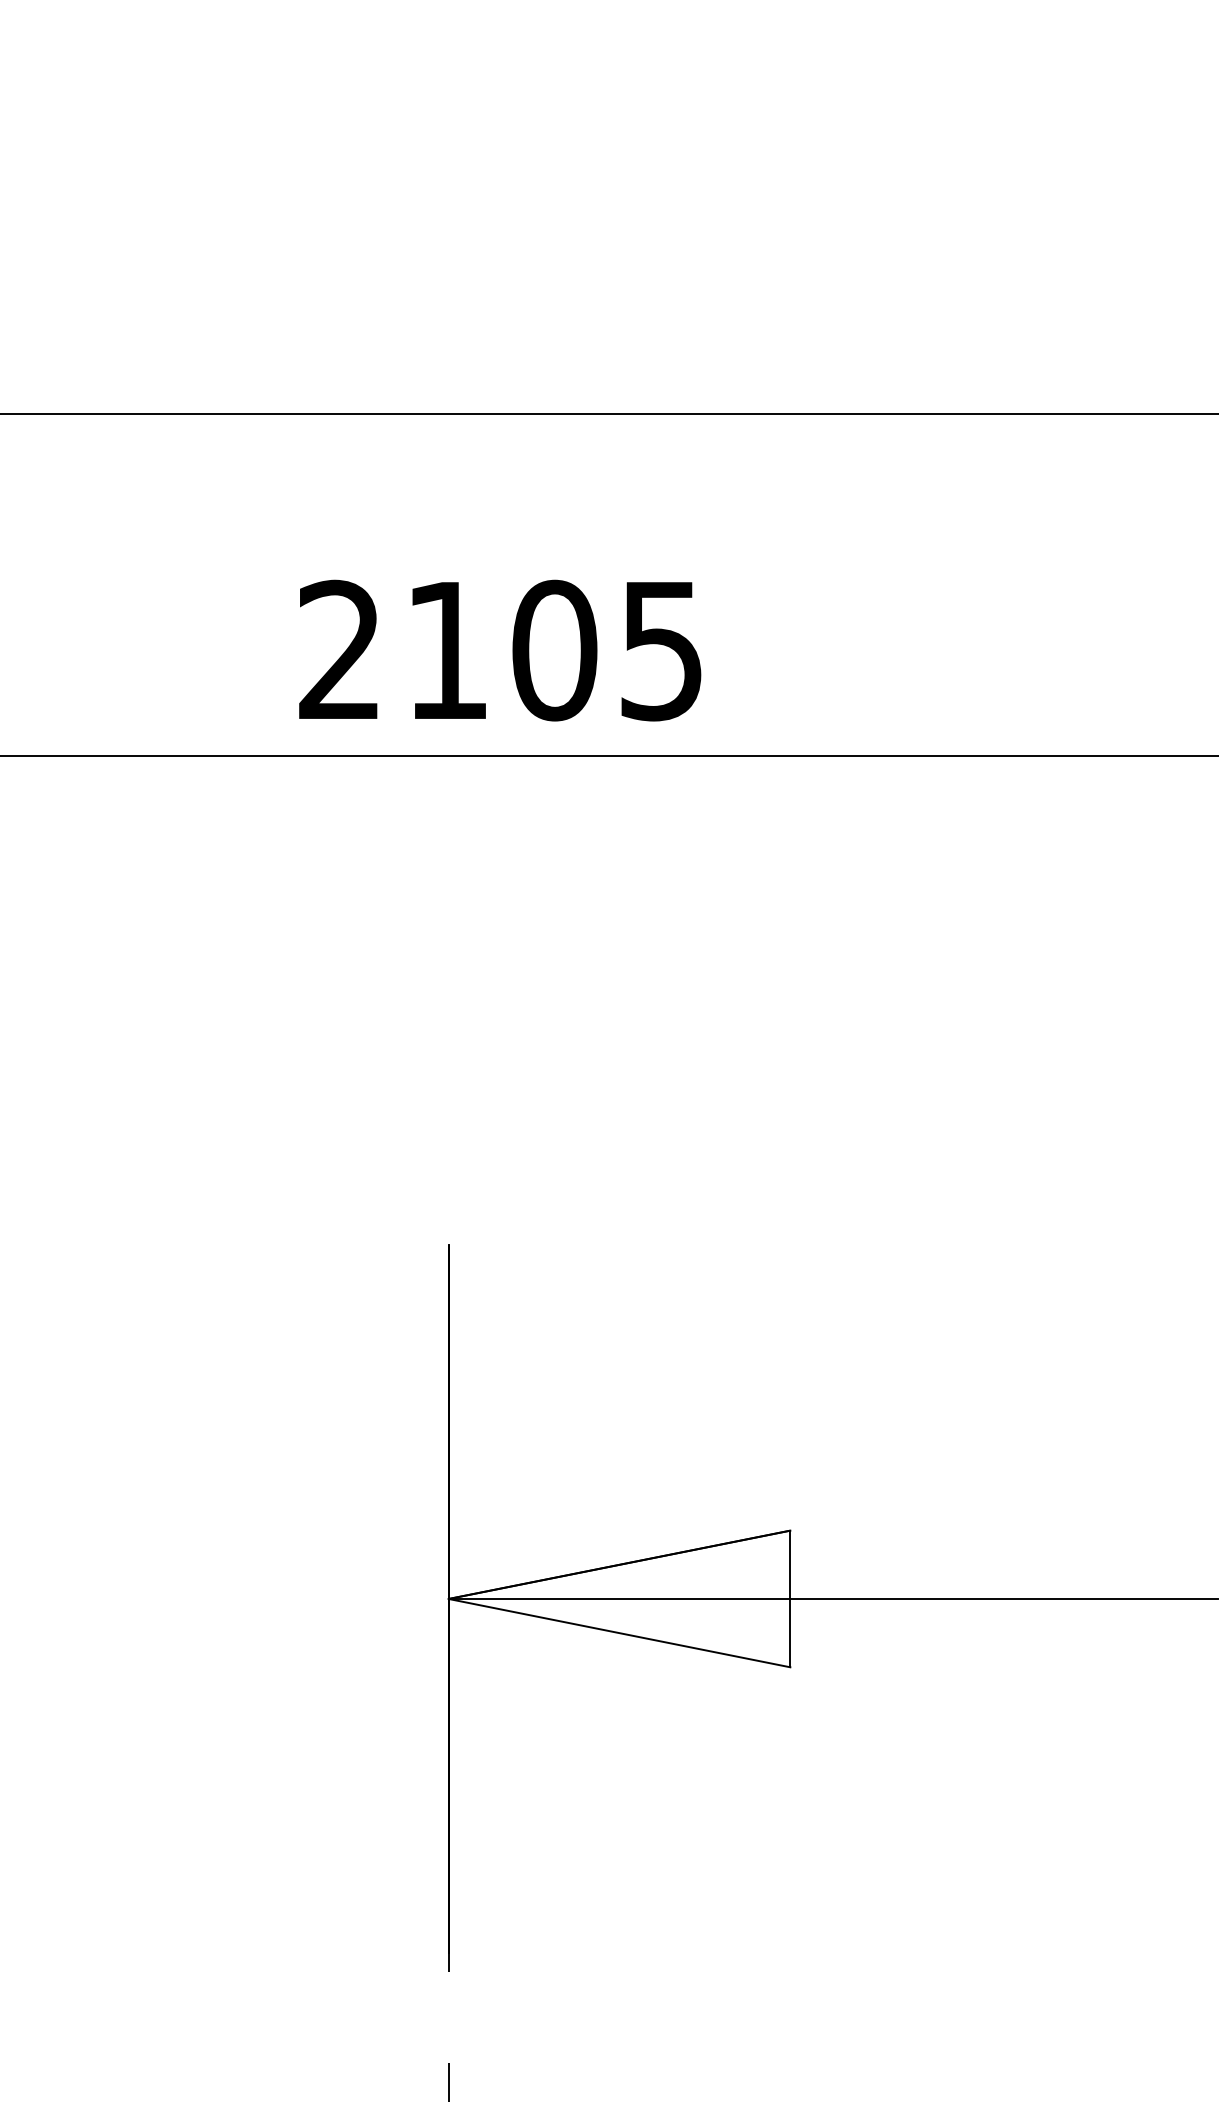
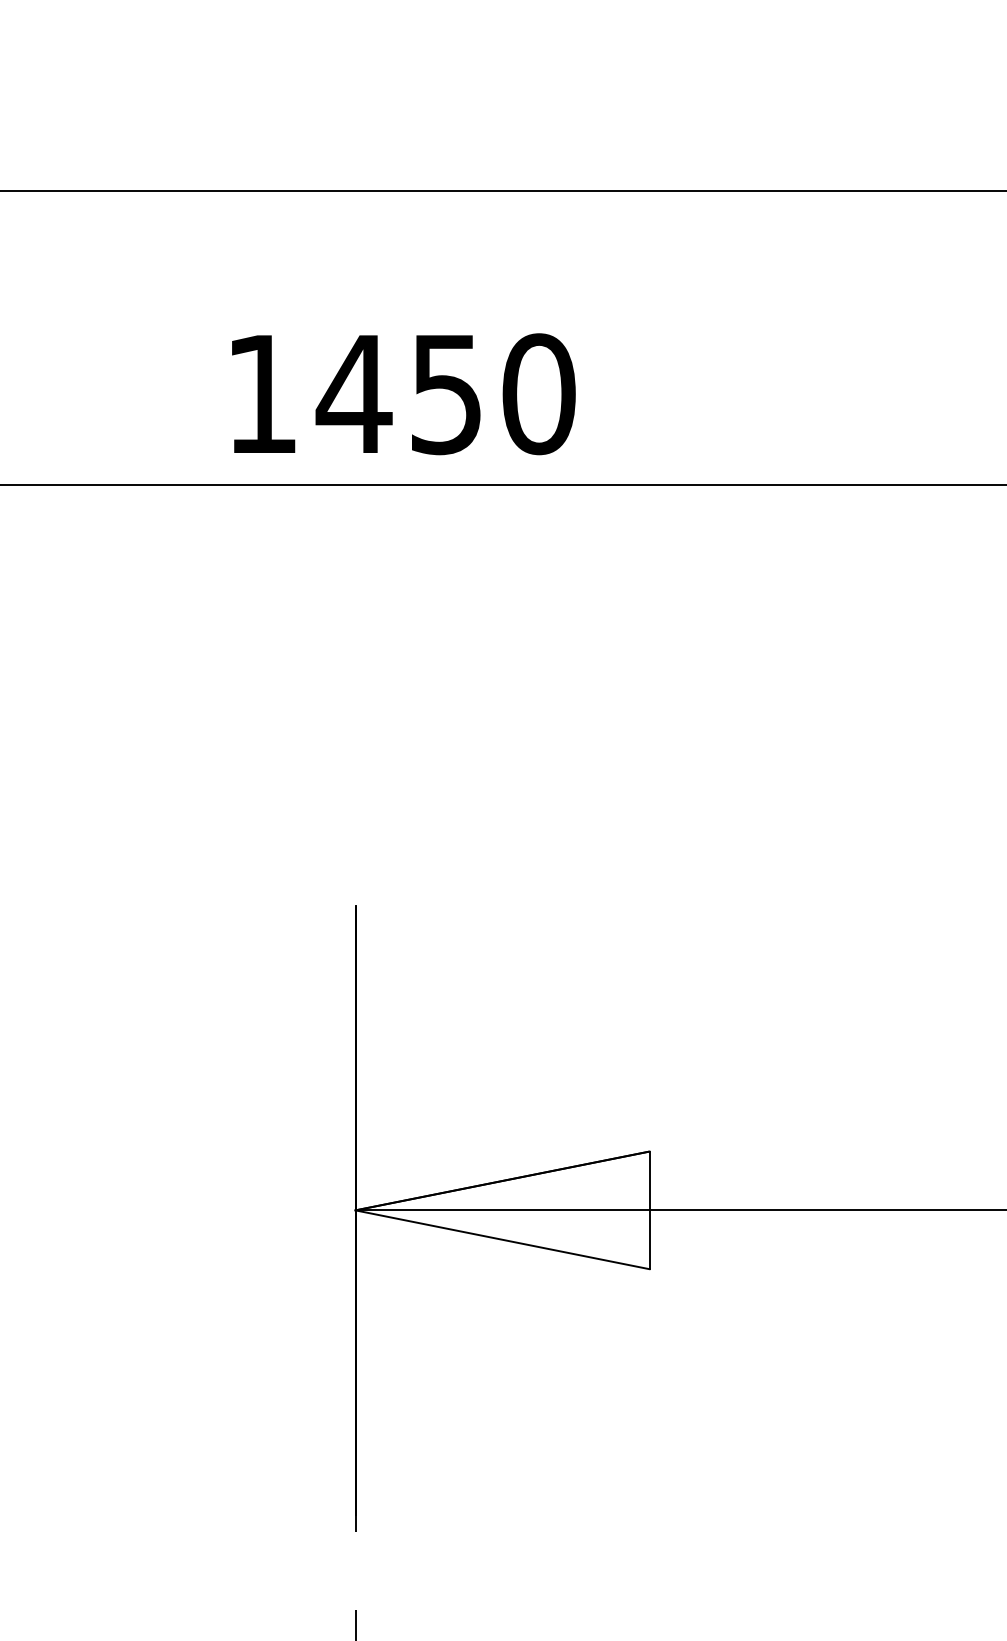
text: (501, 650) -> (400, 394), 2105 -> 1450

